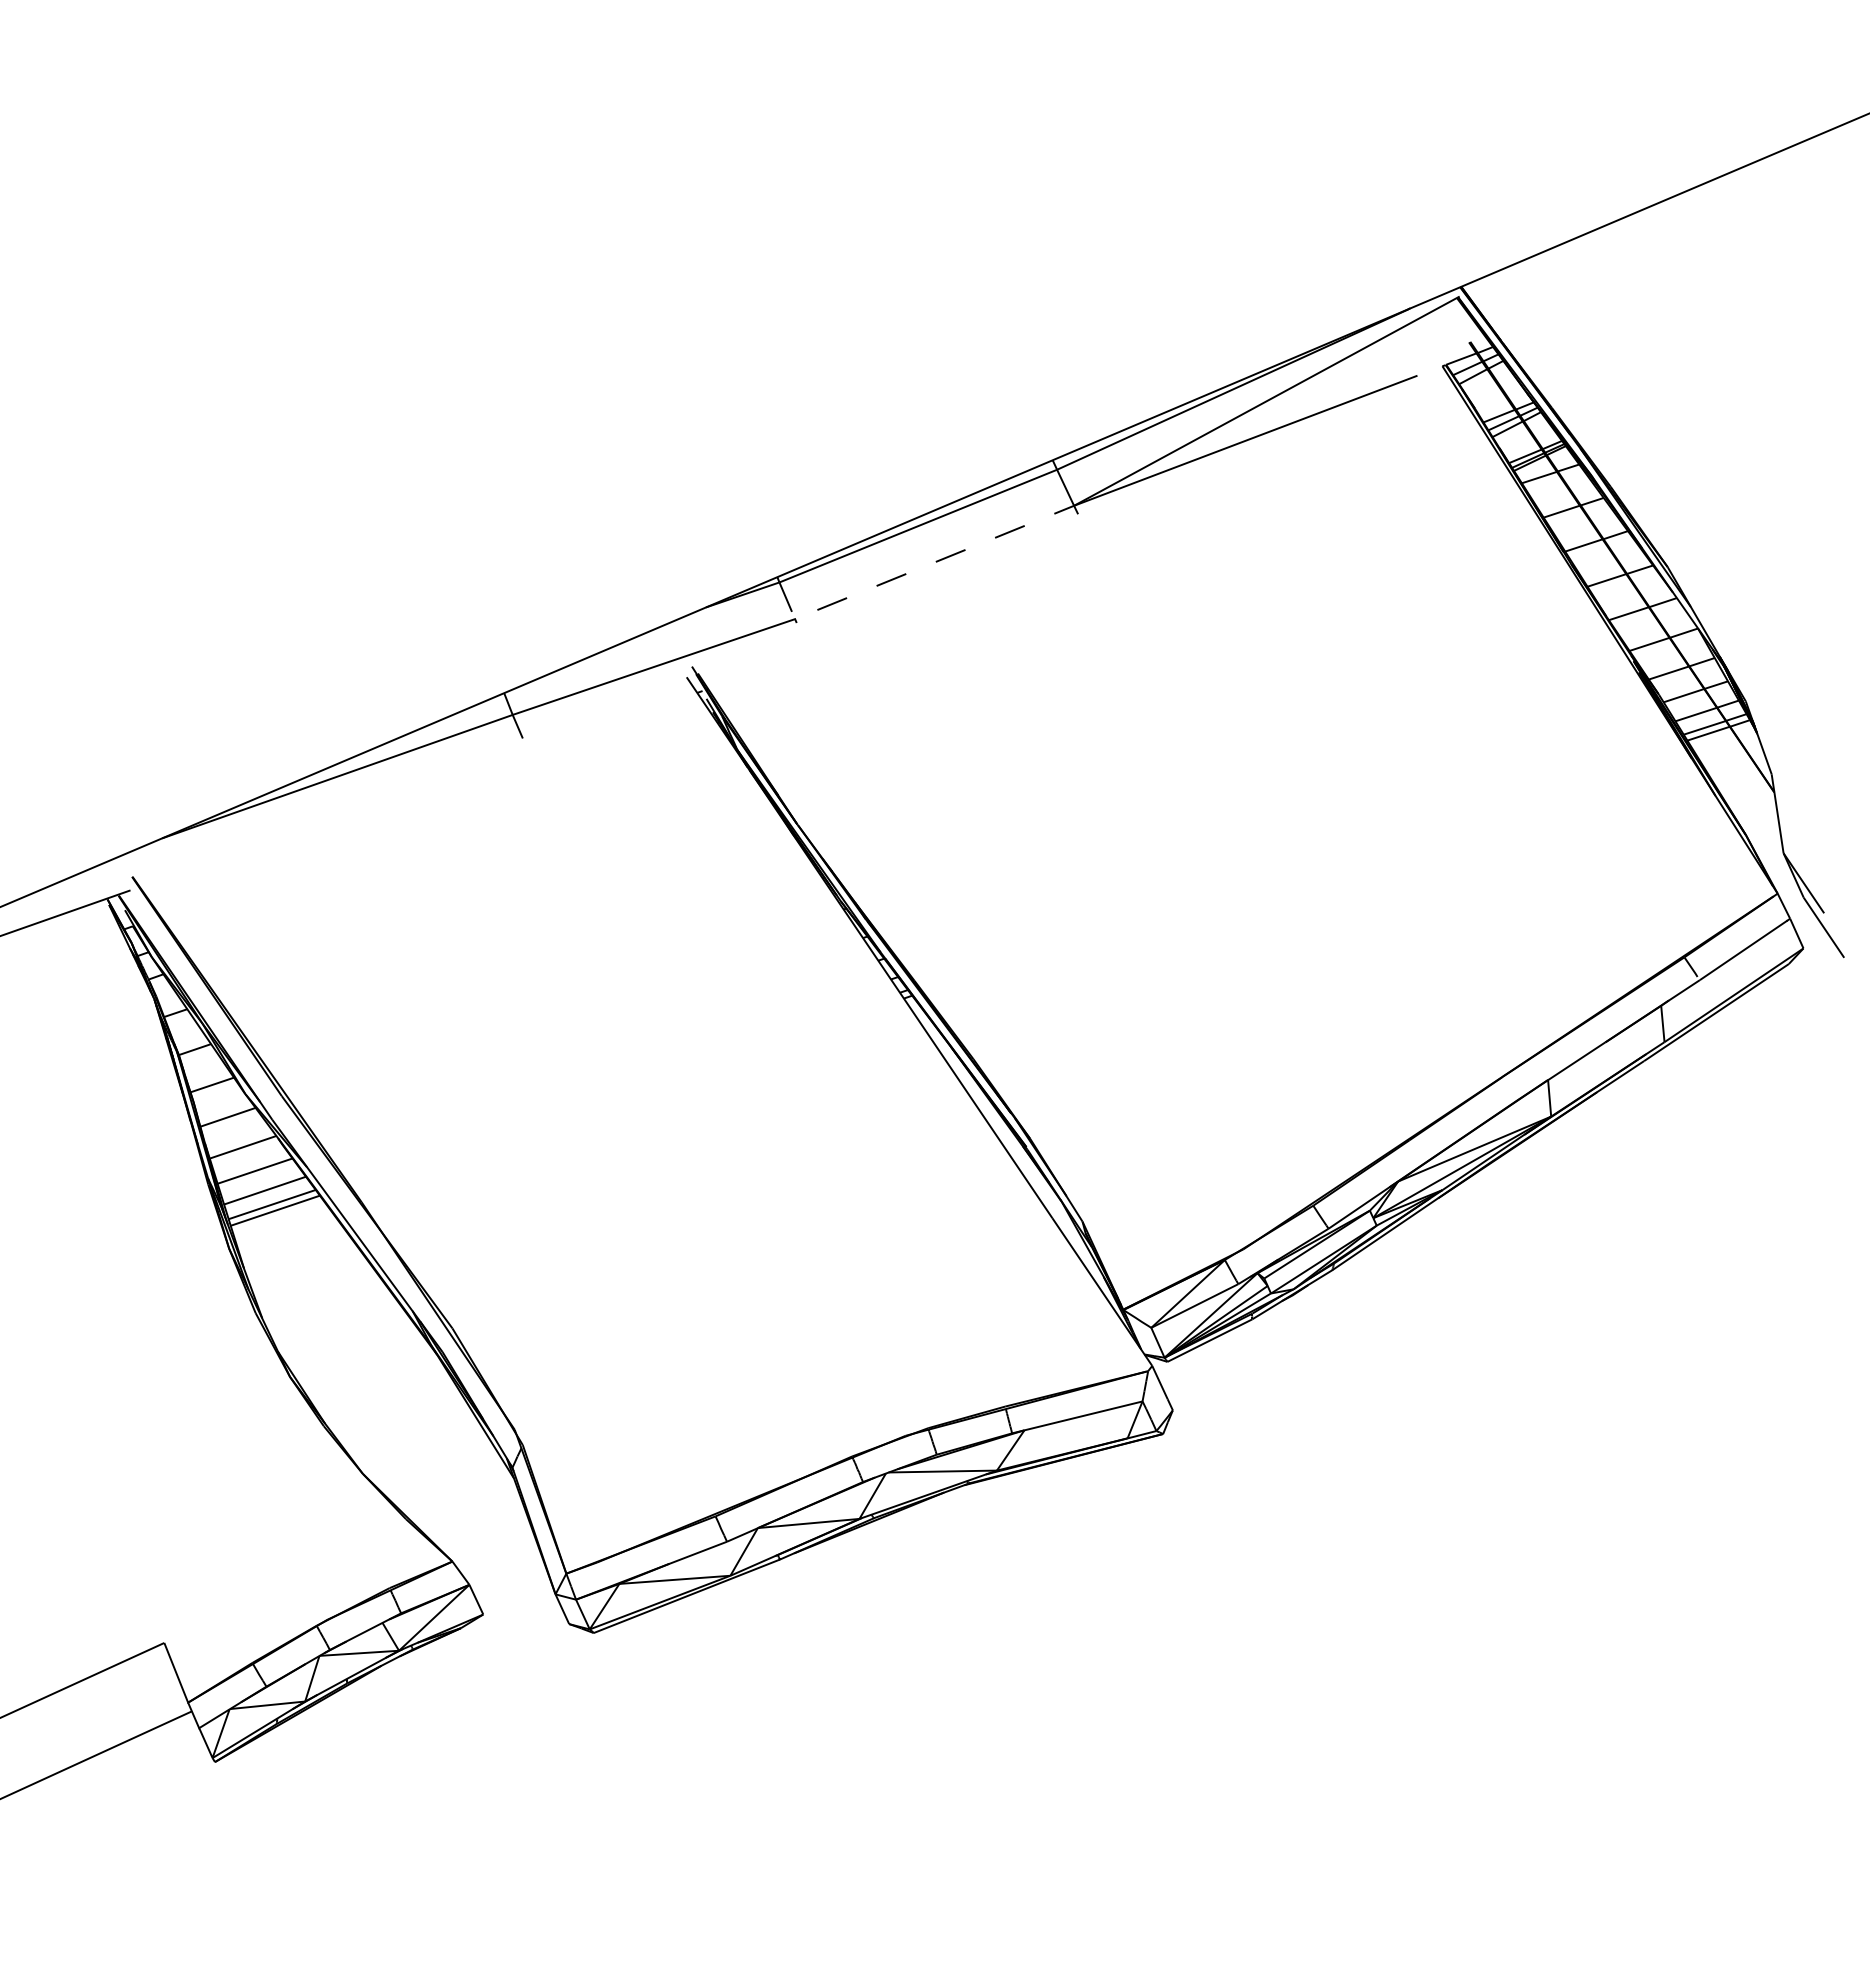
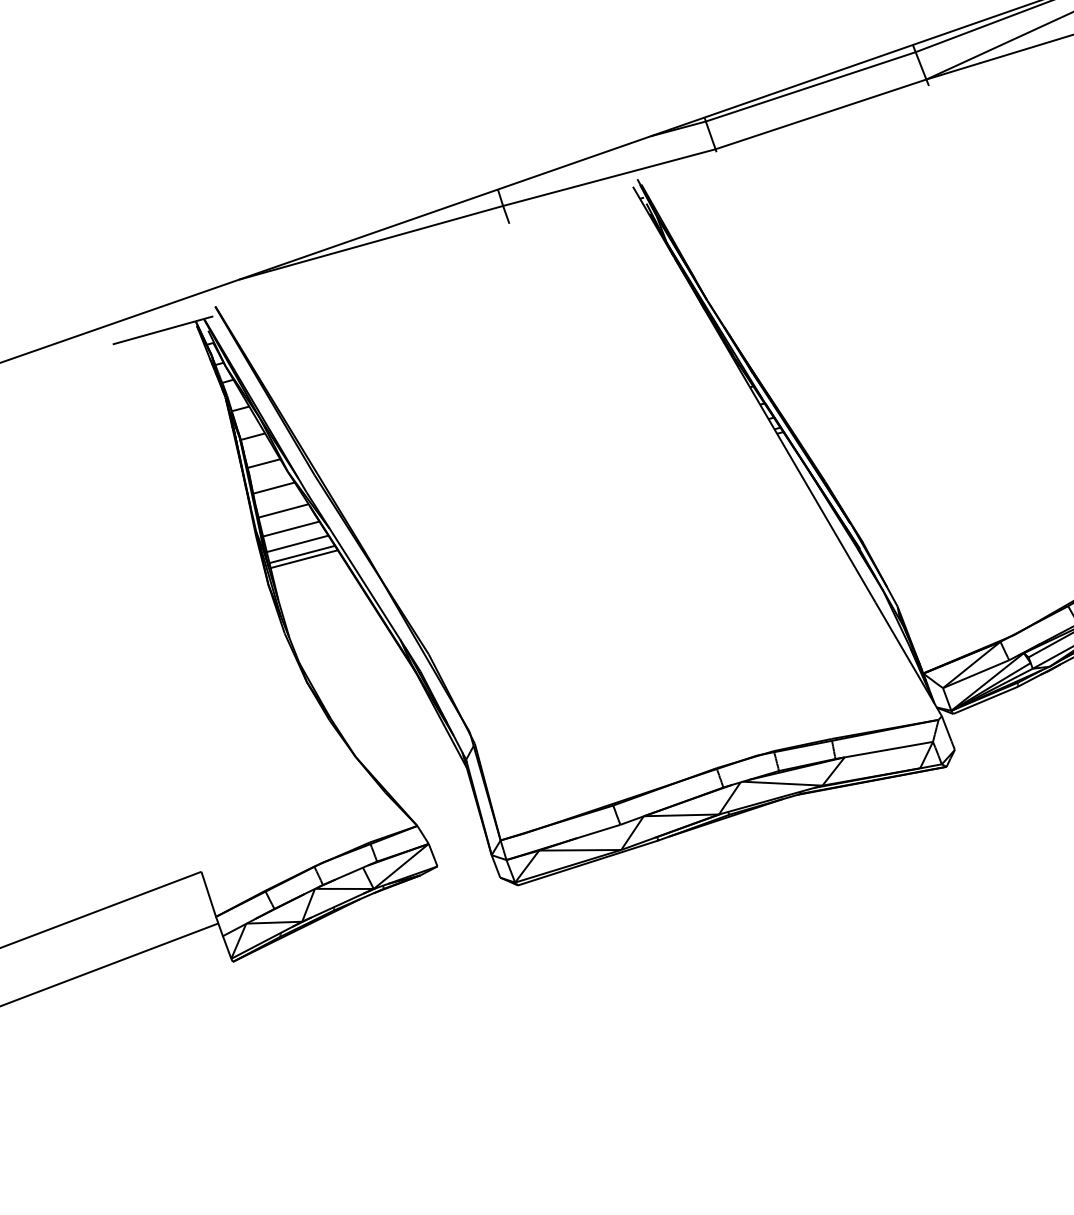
line: (916, 569) -> (807, 118), dashed -> solid

